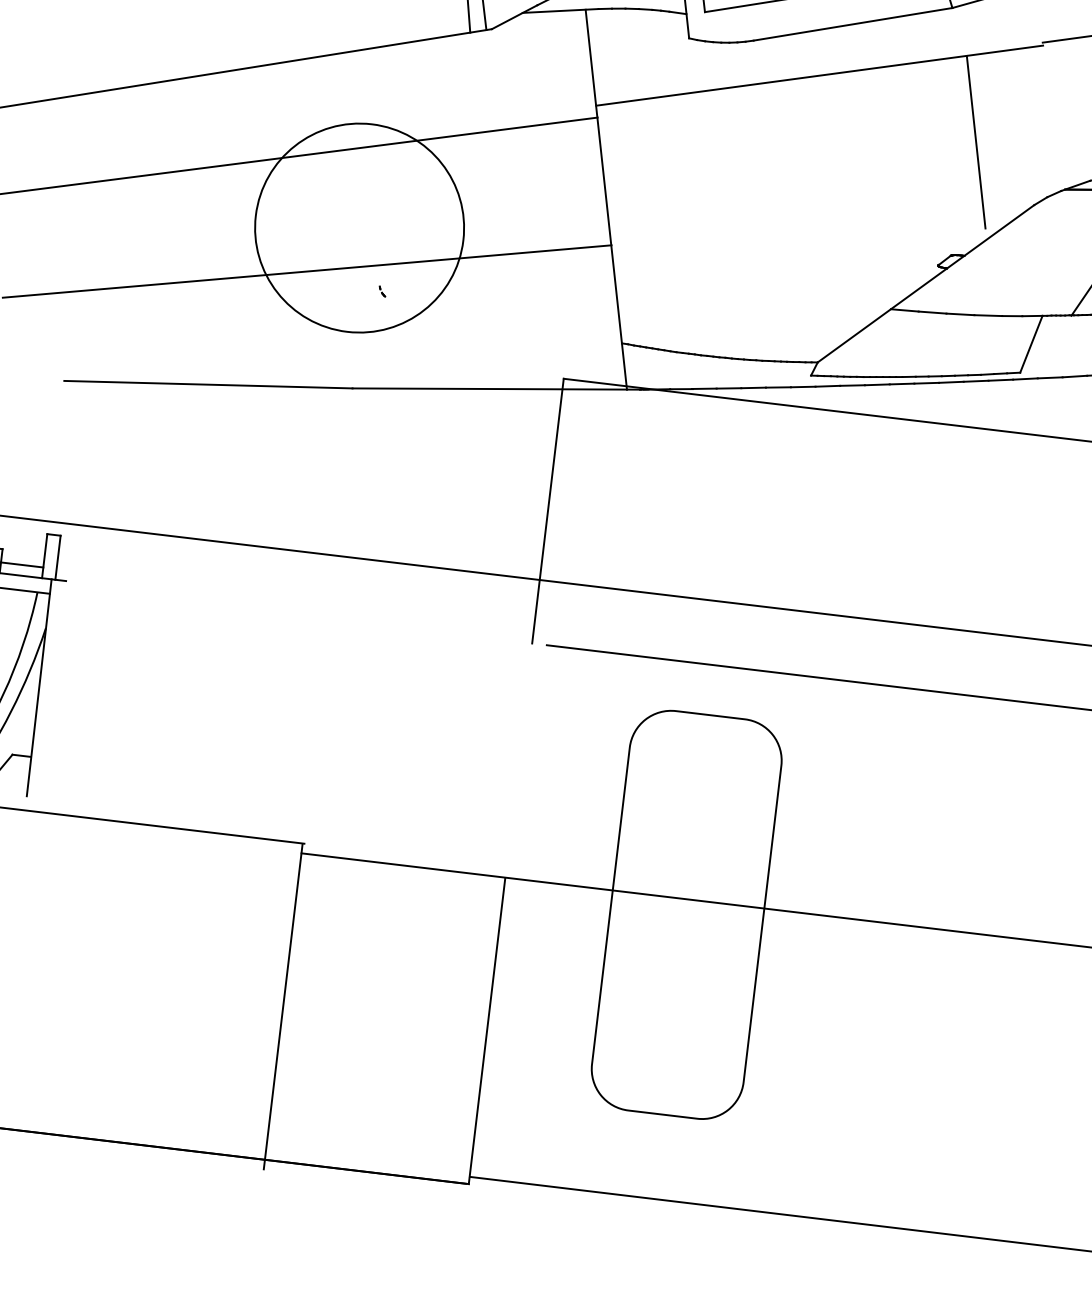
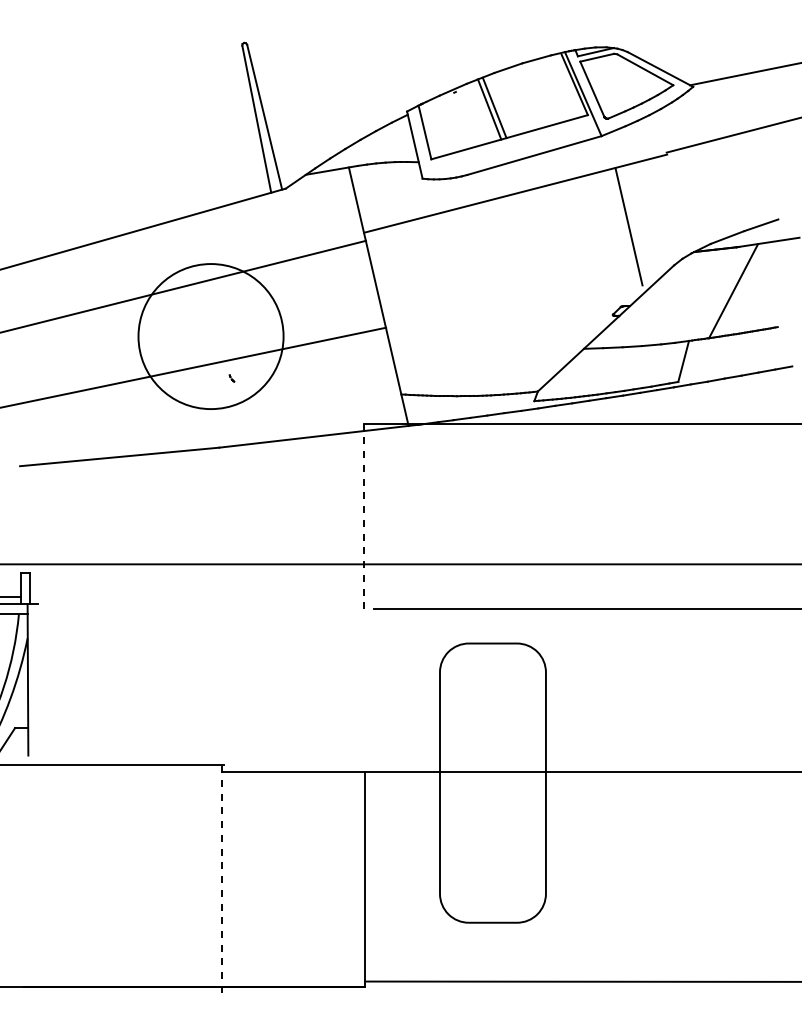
line: (548, 511) -> (364, 516), solid -> dashed
line: (283, 1006) -> (222, 879), solid -> dashed

